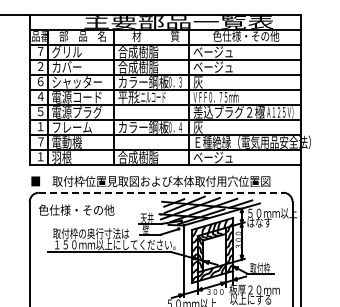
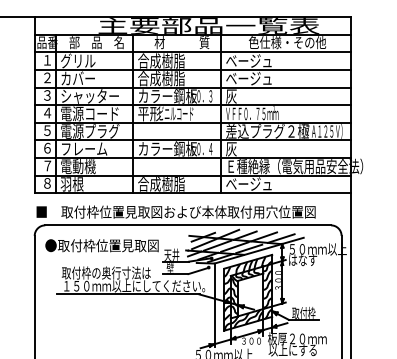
text: (40, 51) -> (47, 60), ７ -> １
text: (40, 81) -> (47, 95), ６ -> ３
text: (40, 126) -> (47, 147), １ -> ６
text: (40, 156) -> (47, 183), １ -> ８
line: (161, 192) -> (188, 225), dashed -> solid
text: (86, 209) -> (100, 244), 色仕様・その他 -> ●取付枠位置見取図

